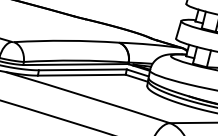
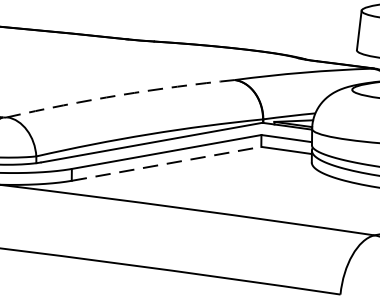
arc: (66, 40) -> (120, 94), solid -> dashed
line: (81, 75) -> (165, 164), solid -> dashed

